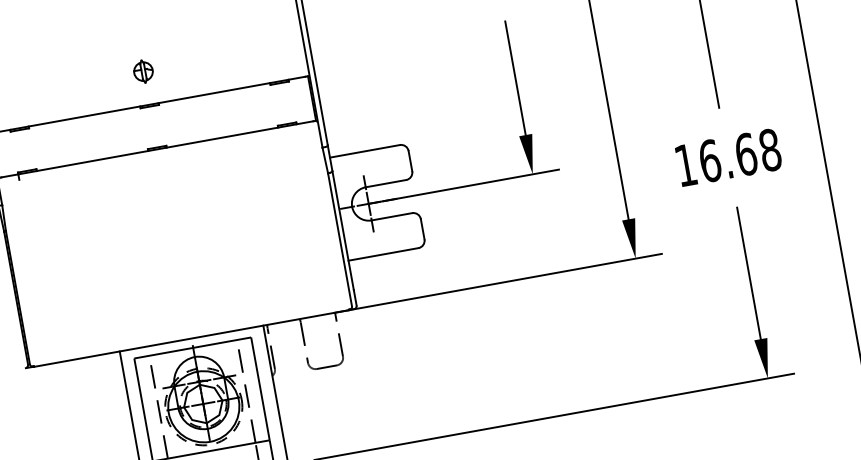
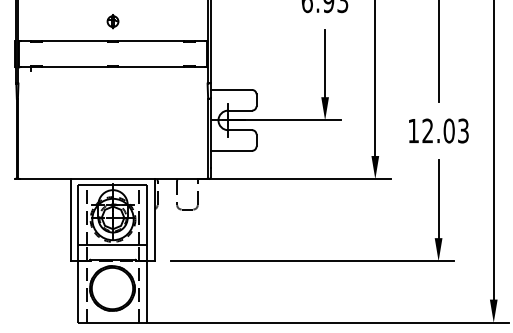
text: (739, 154) -> (445, 130), 16.68 -> 12.03

